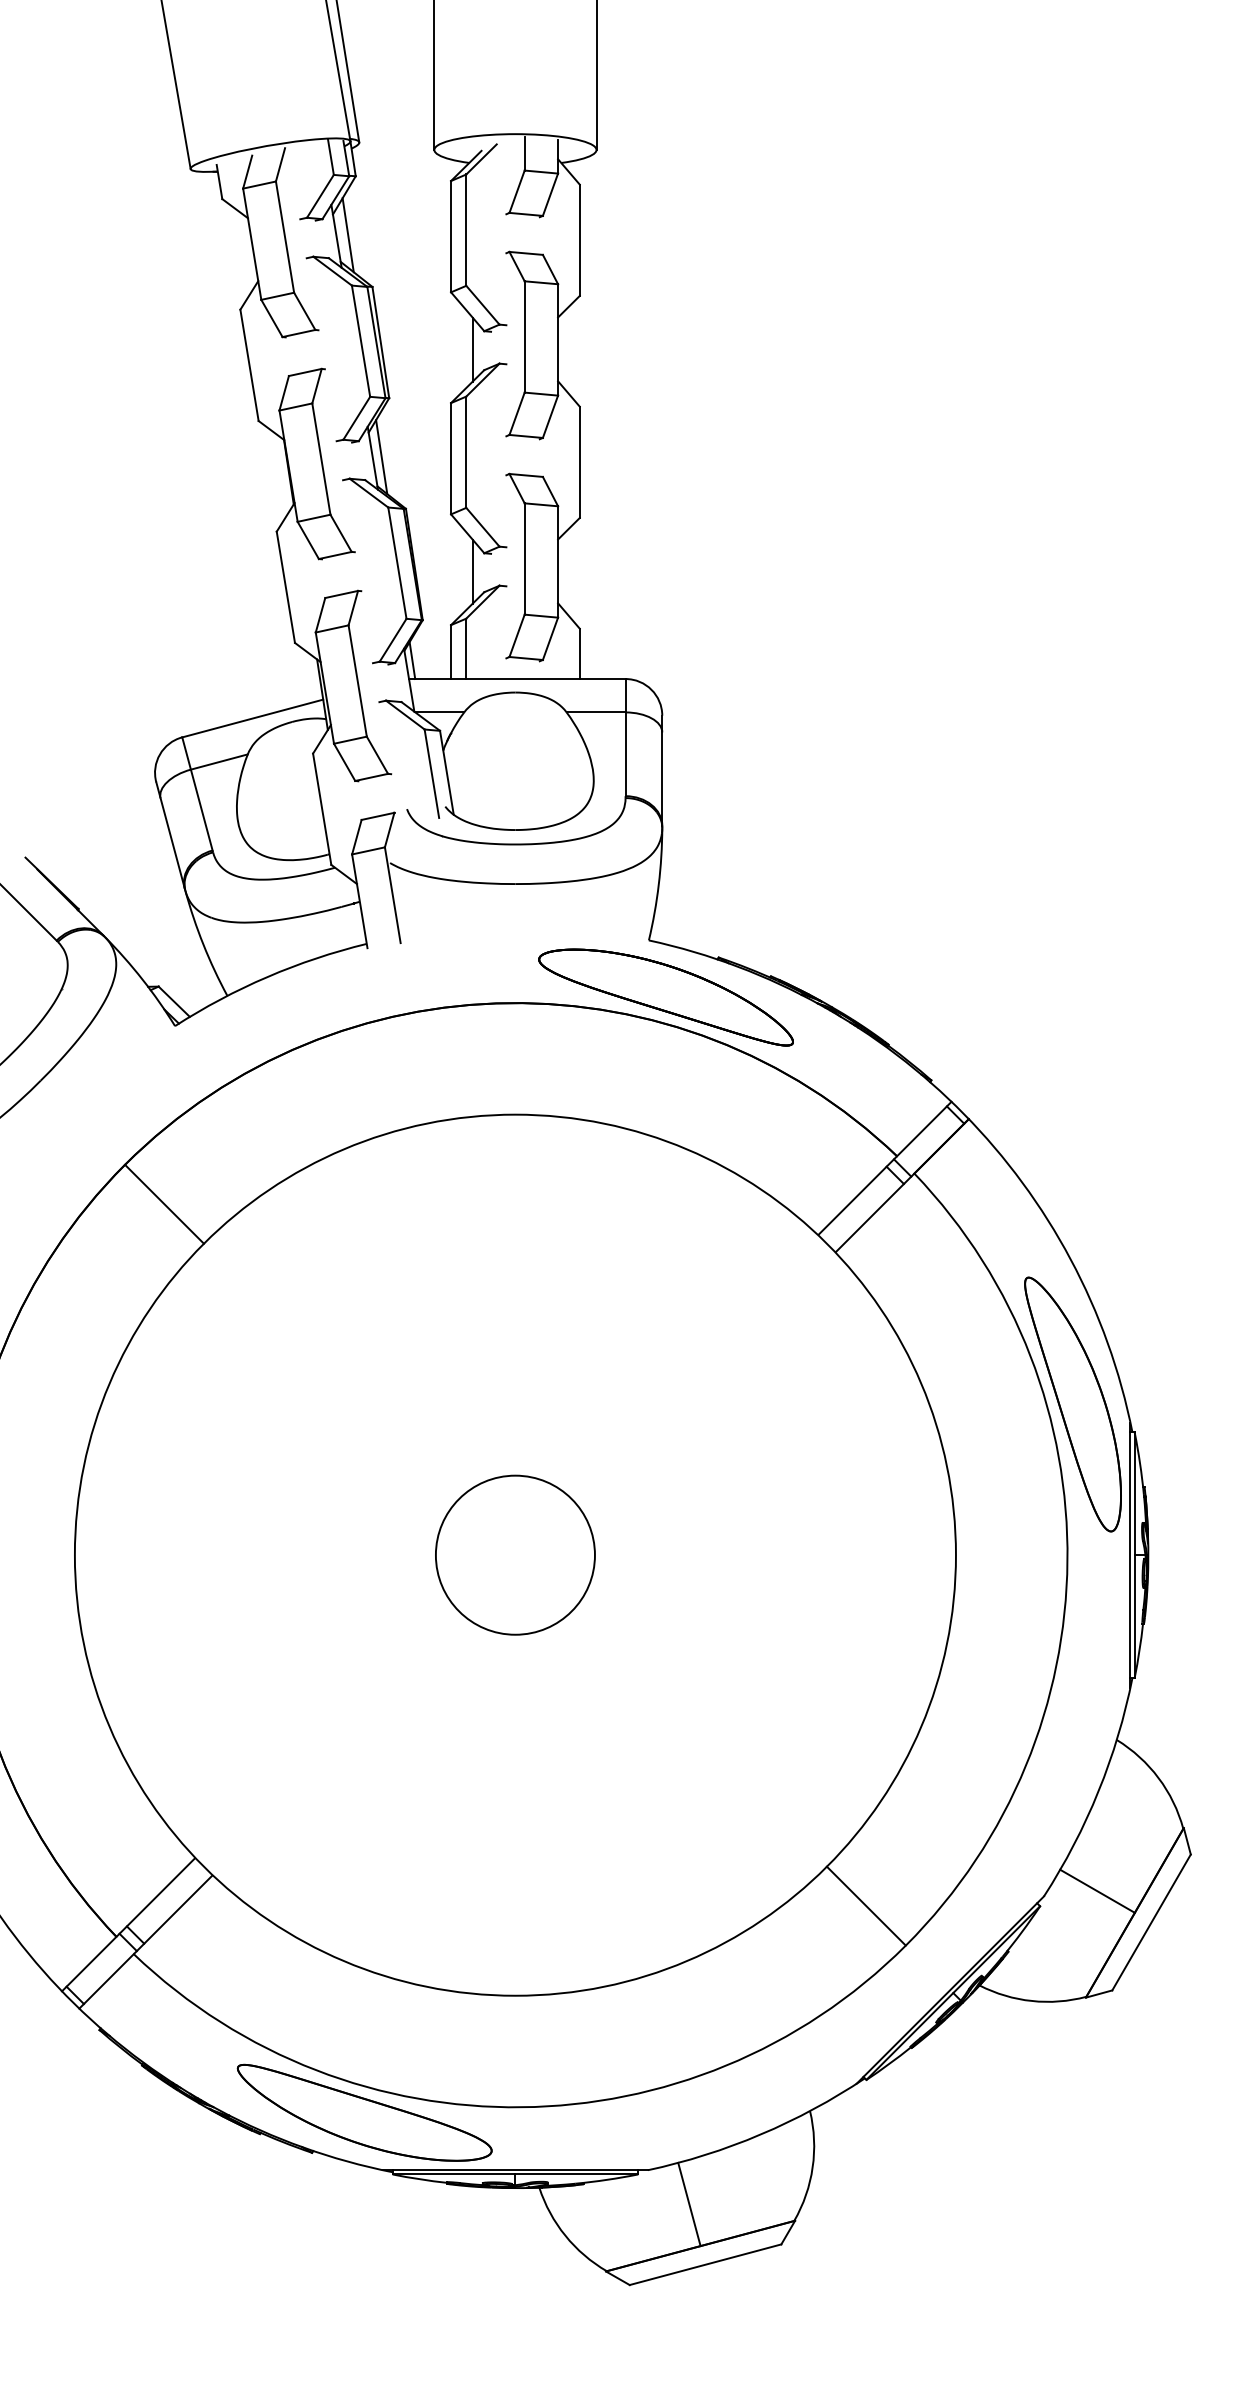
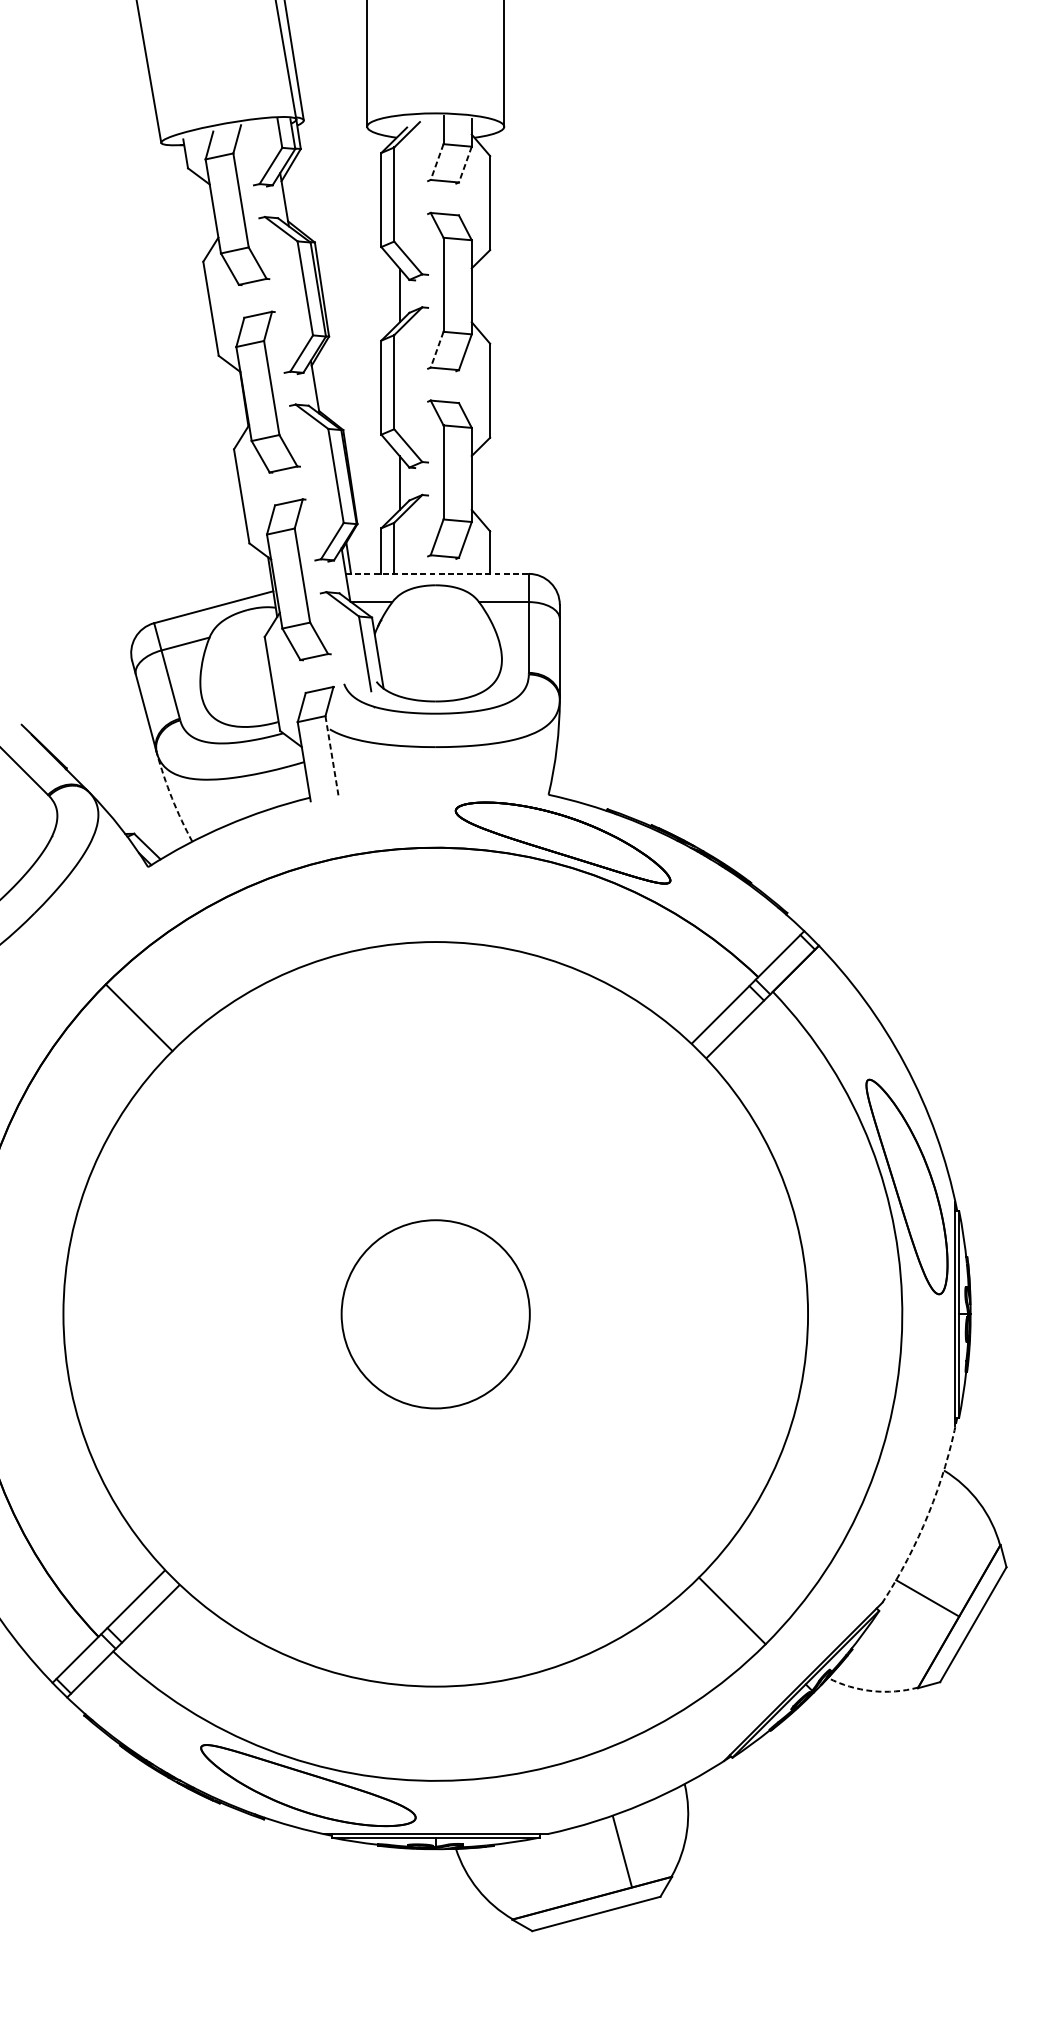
line: (516, 192) -> (436, 162), solid -> dashed
line: (550, 195) -> (465, 165), solid -> dashed
line: (347, 235) -> (293, 199), removed
line: (516, 414) -> (436, 350), solid -> dashed
line: (381, 457) -> (322, 386), removed
line: (517, 679) -> (437, 574), solid -> dashed
line: (392, 895) -> (331, 756), solid -> dashed
arc: (203, 944) -> (172, 798), solid -> dashed
circle: (514, 1554) -> (434, 1313), size x1.4
arc: (1098, 1791) -> (928, 1514), solid -> dashed
arc: (1031, 2001) -> (871, 1691), solid -> dashed
line: (689, 2204) -> (622, 1852), moved

